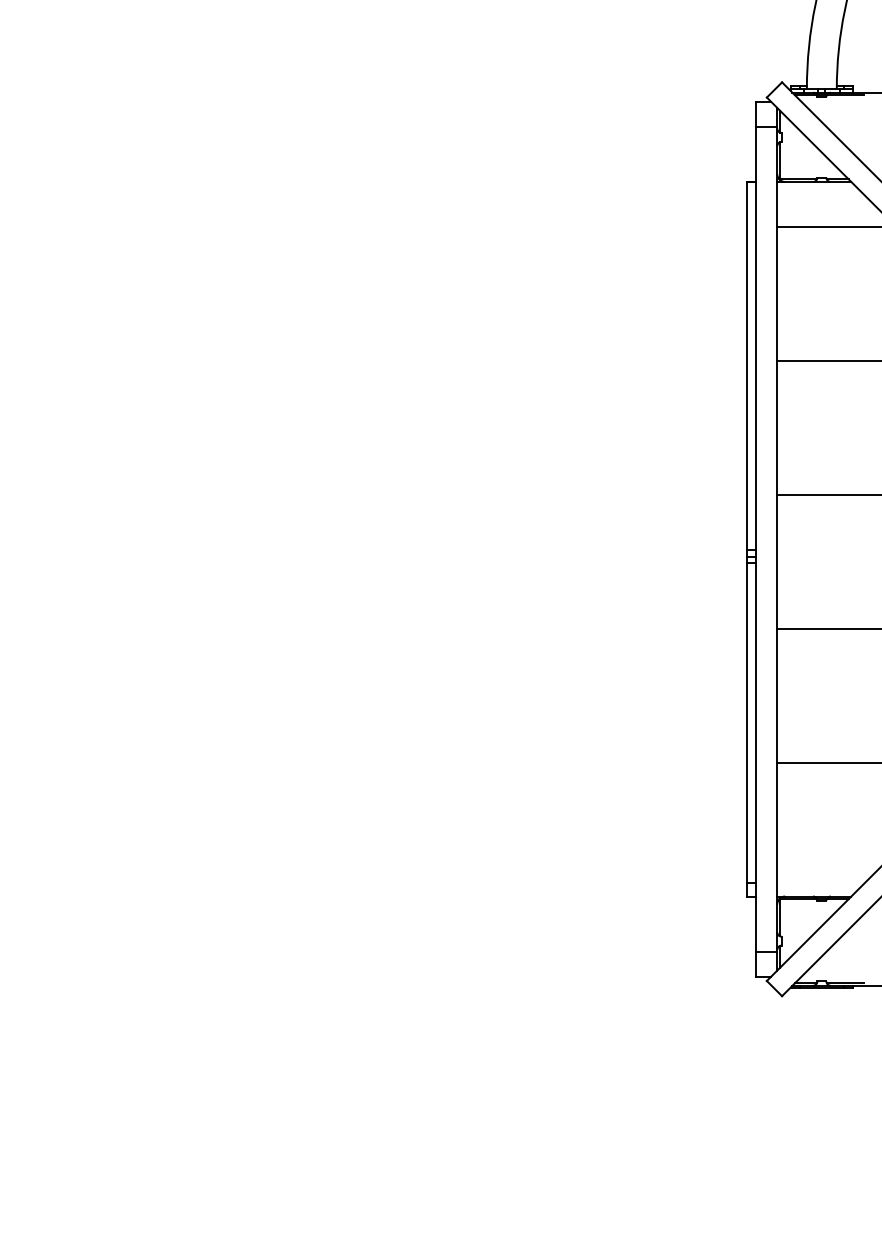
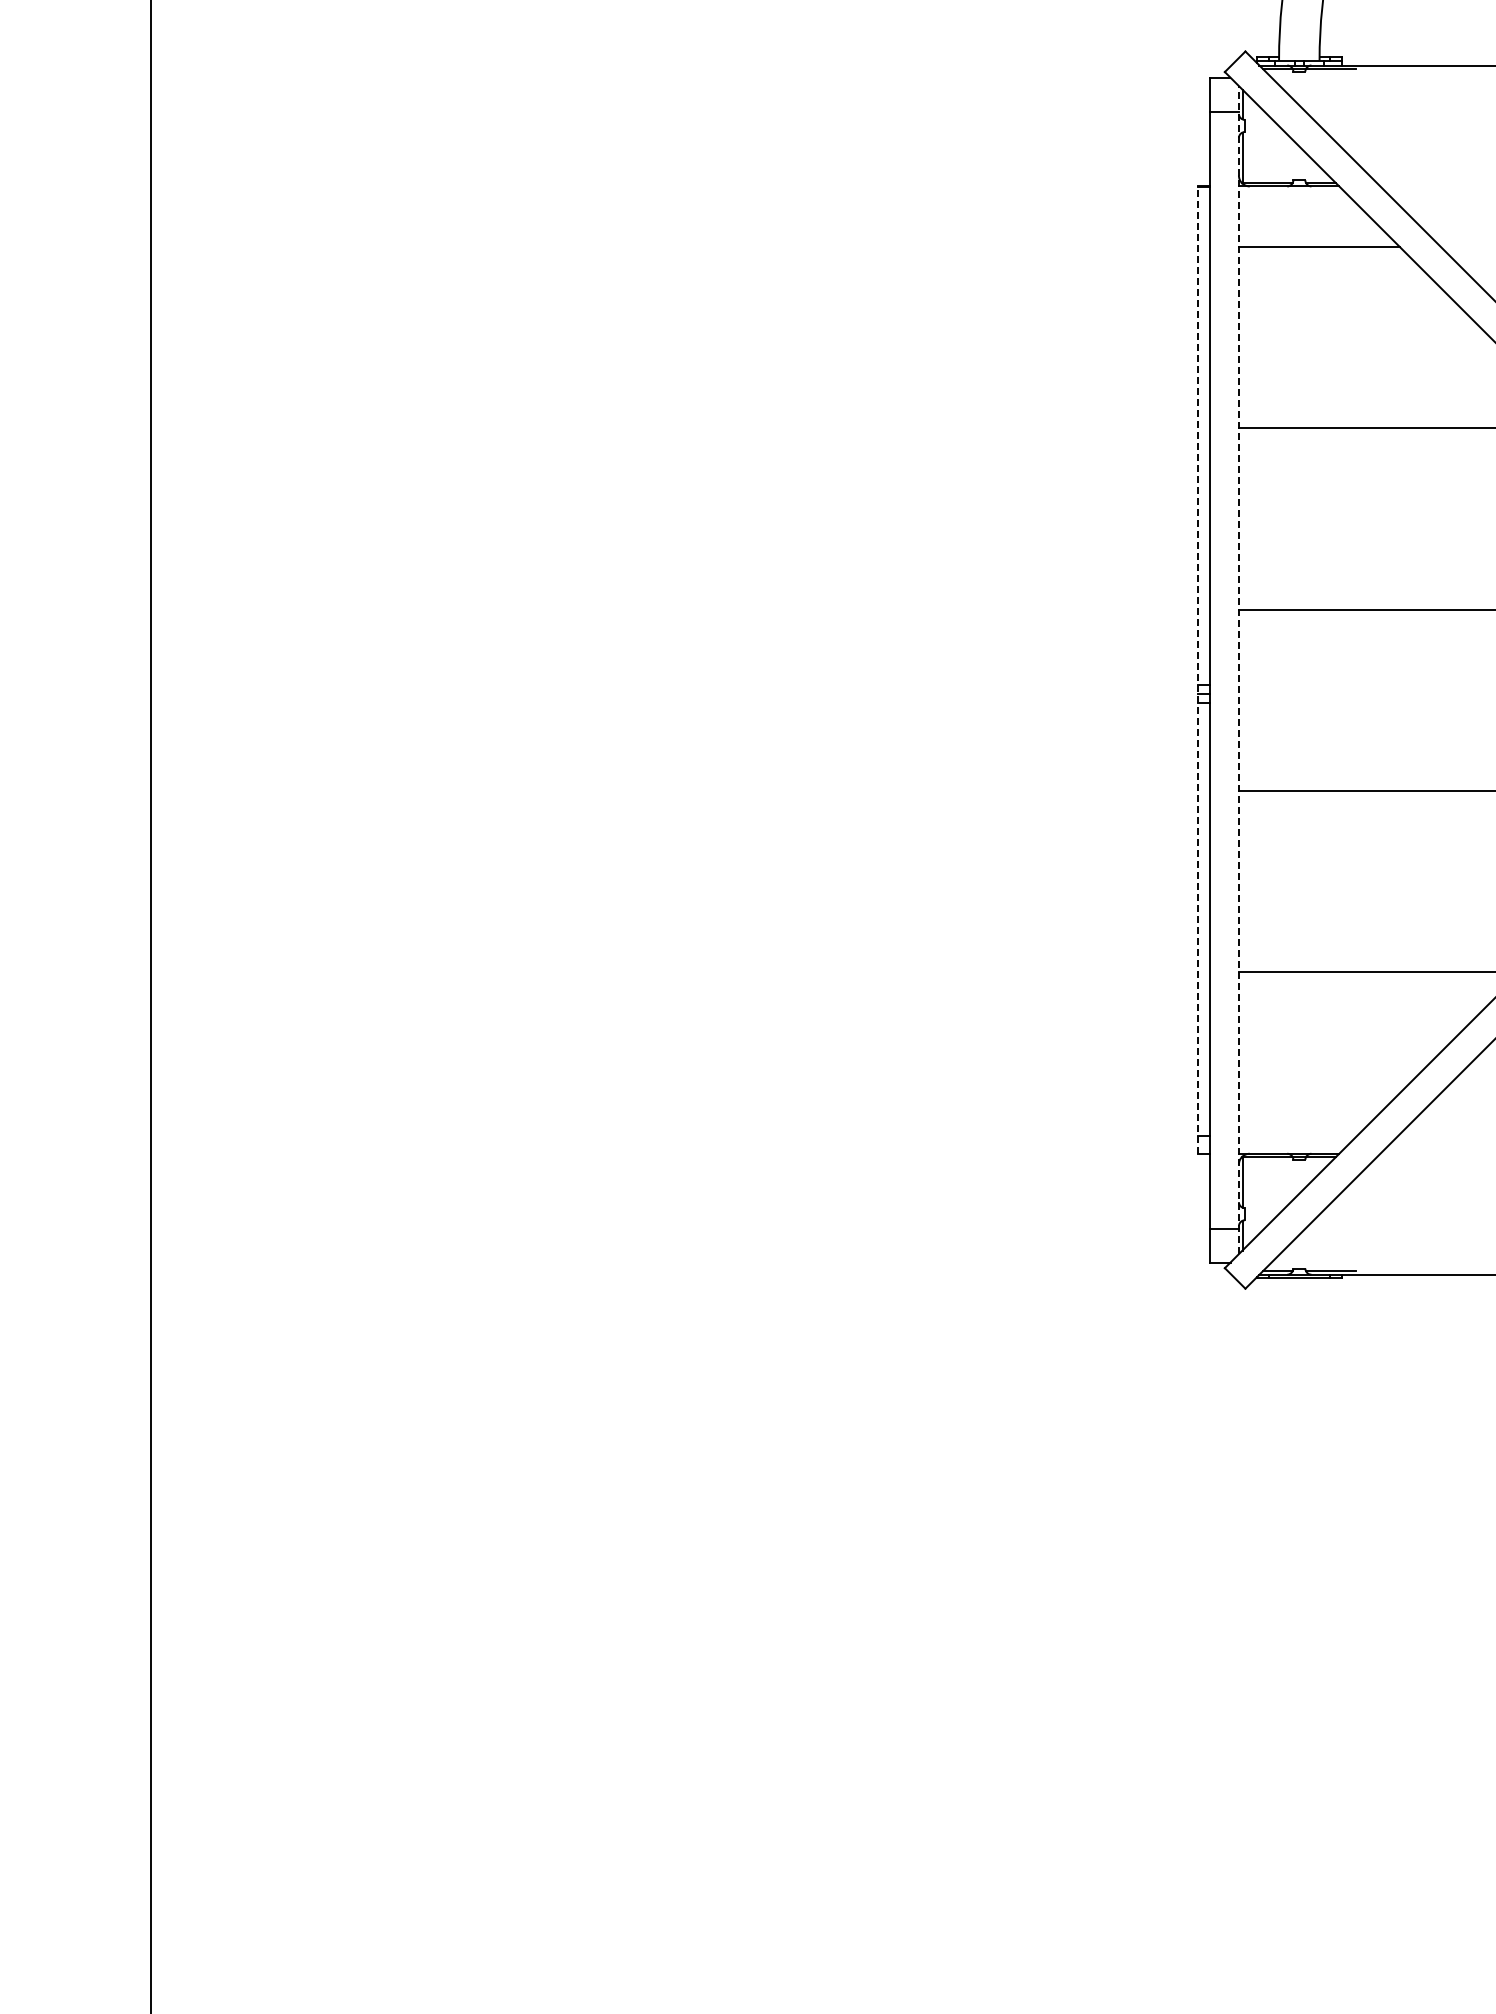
line: (776, 538) -> (1238, 669), solid -> dashed
line: (746, 539) -> (1197, 670), solid -> dashed

